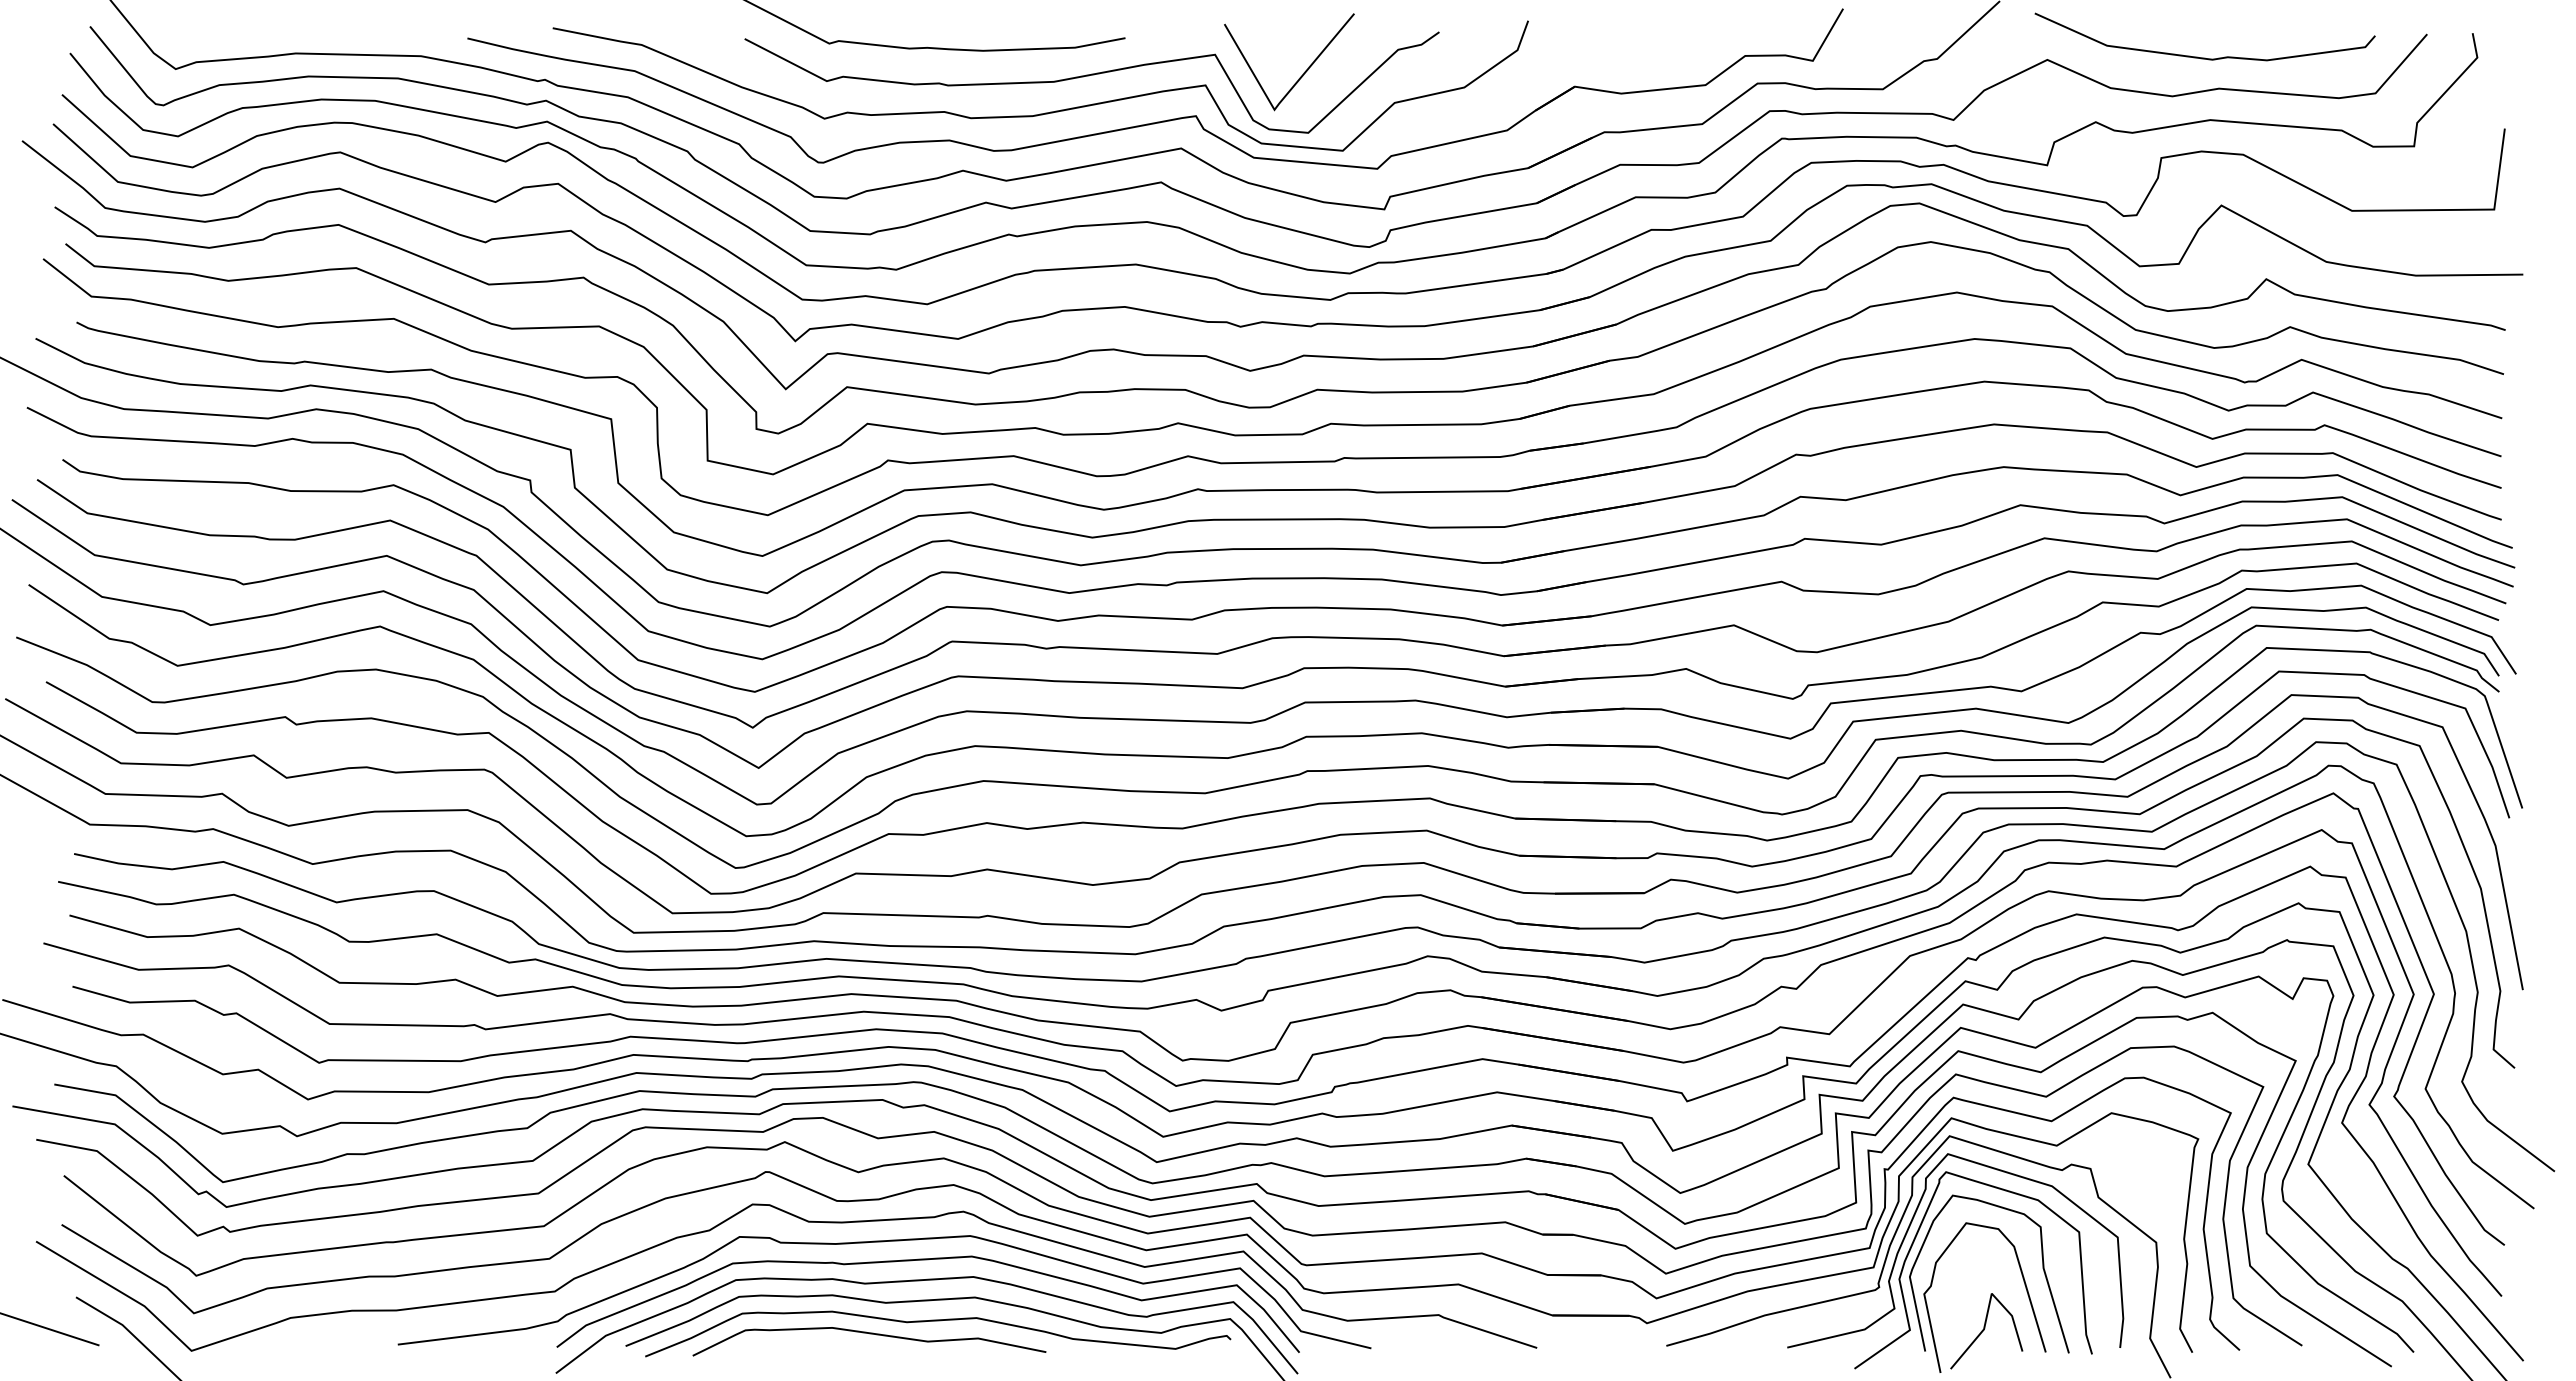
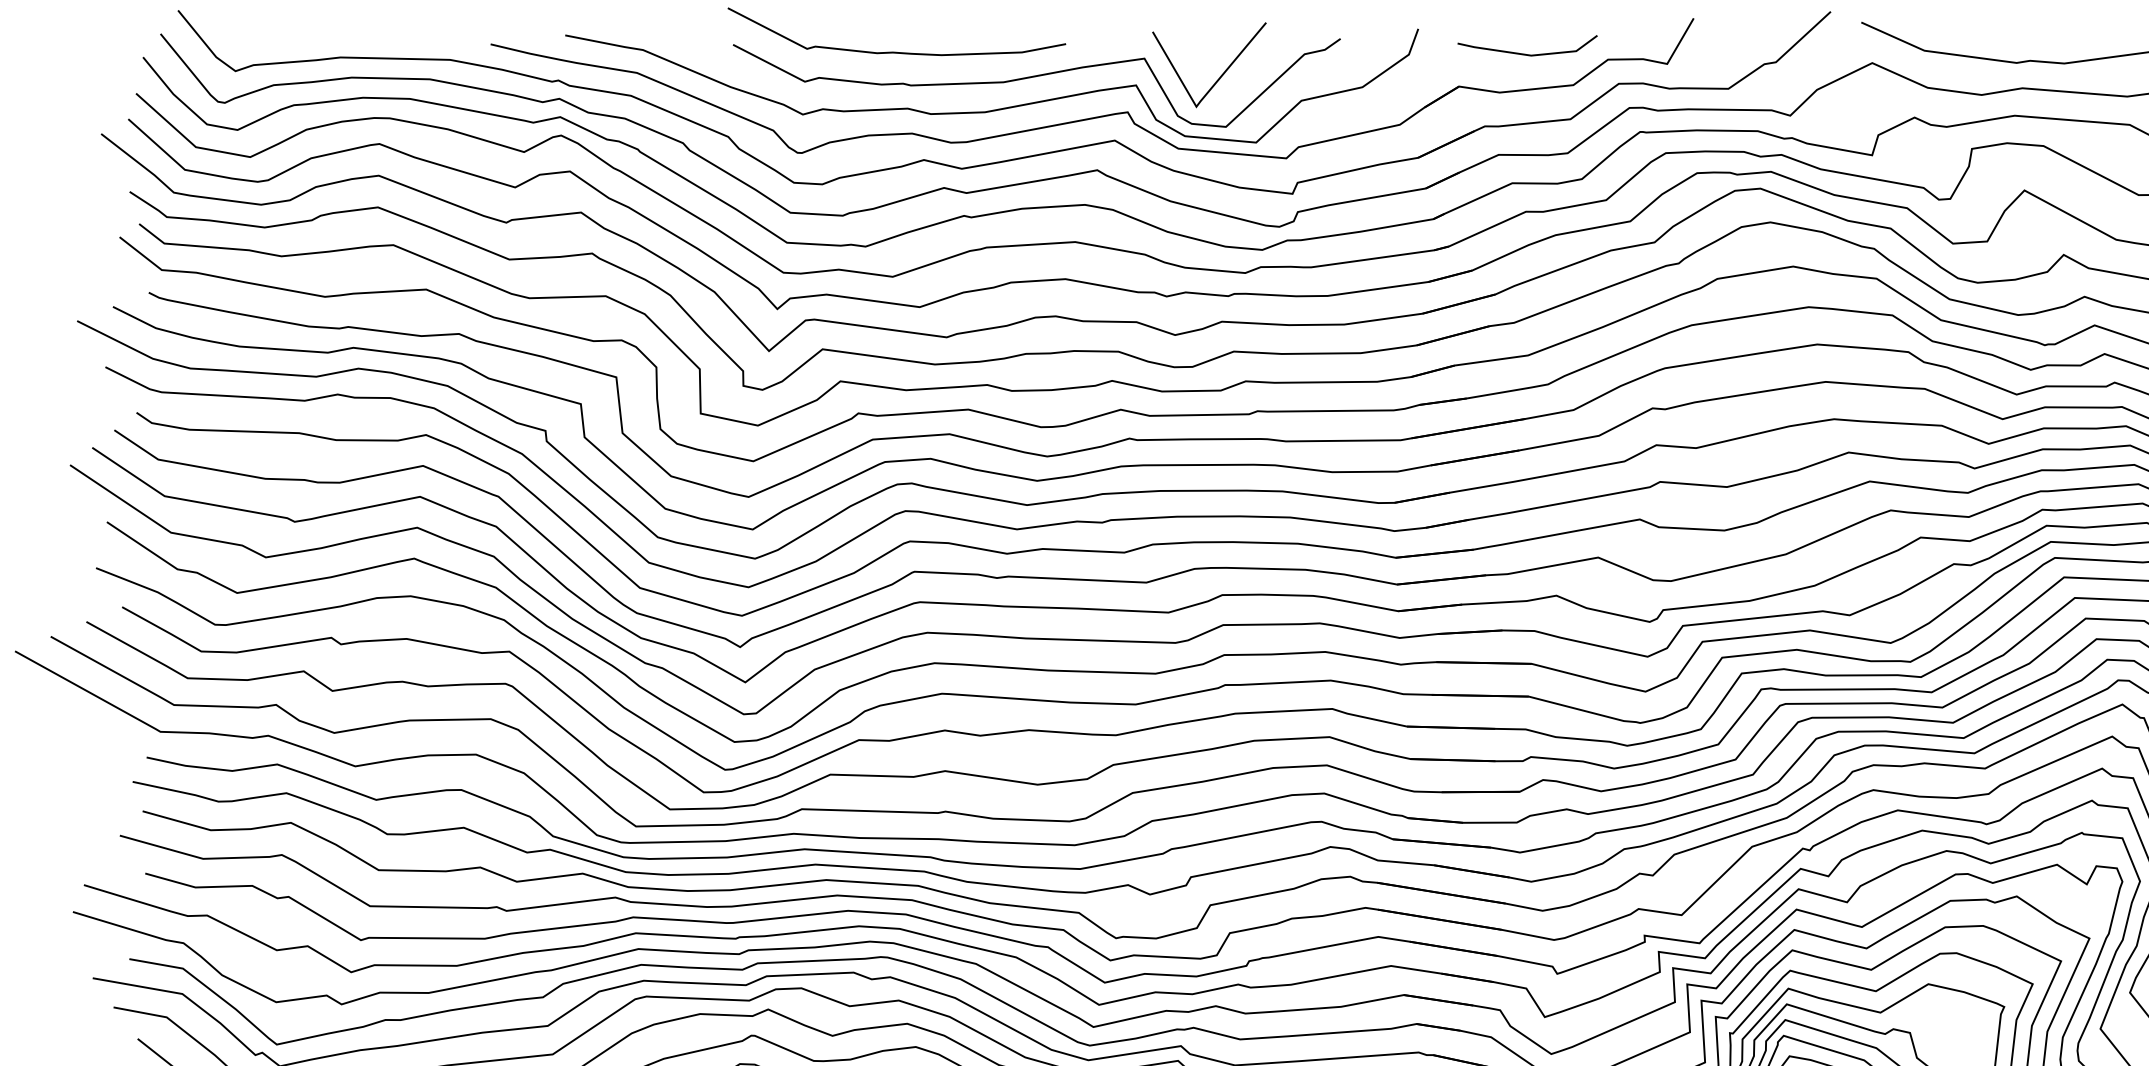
line: (1653, 49) -> (1527, 54), added

